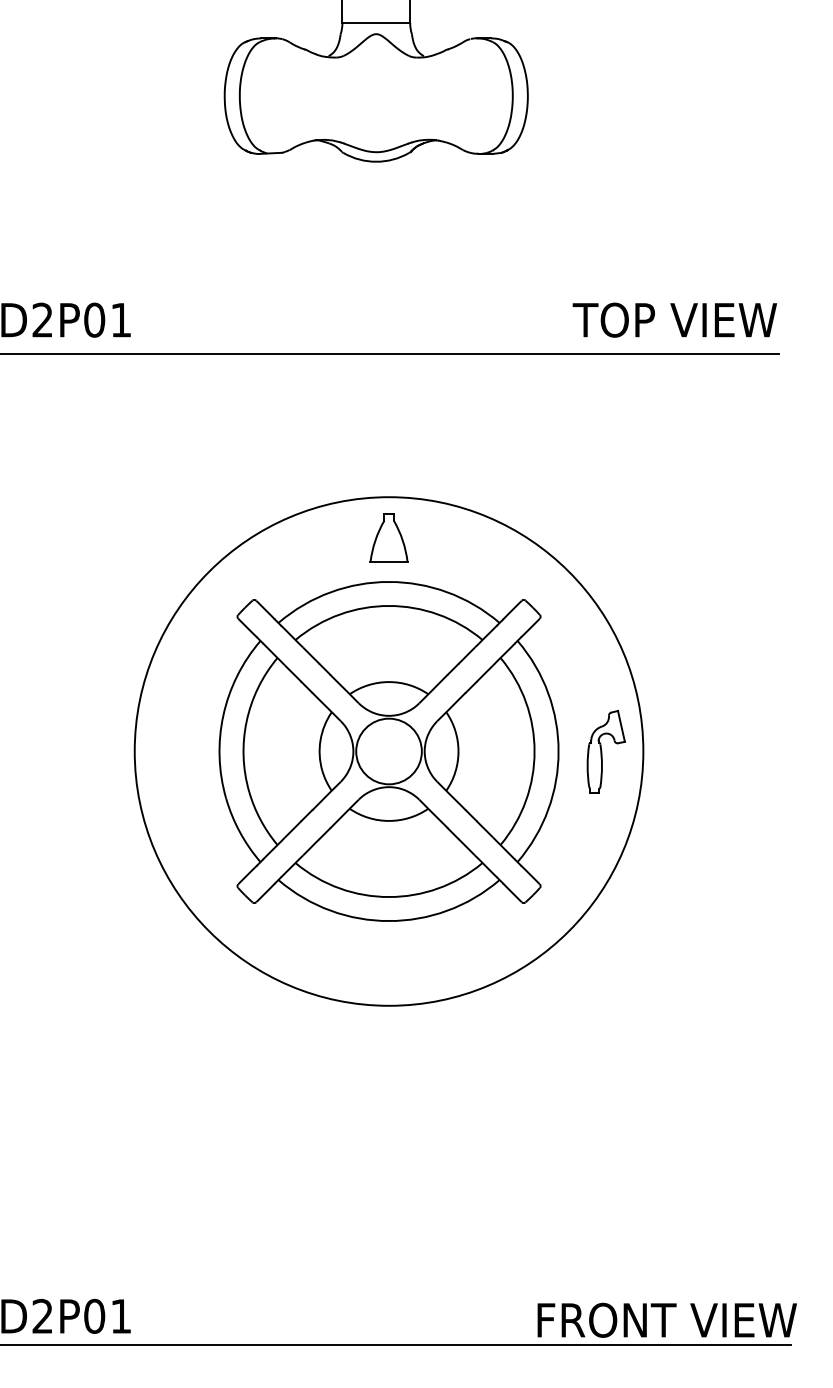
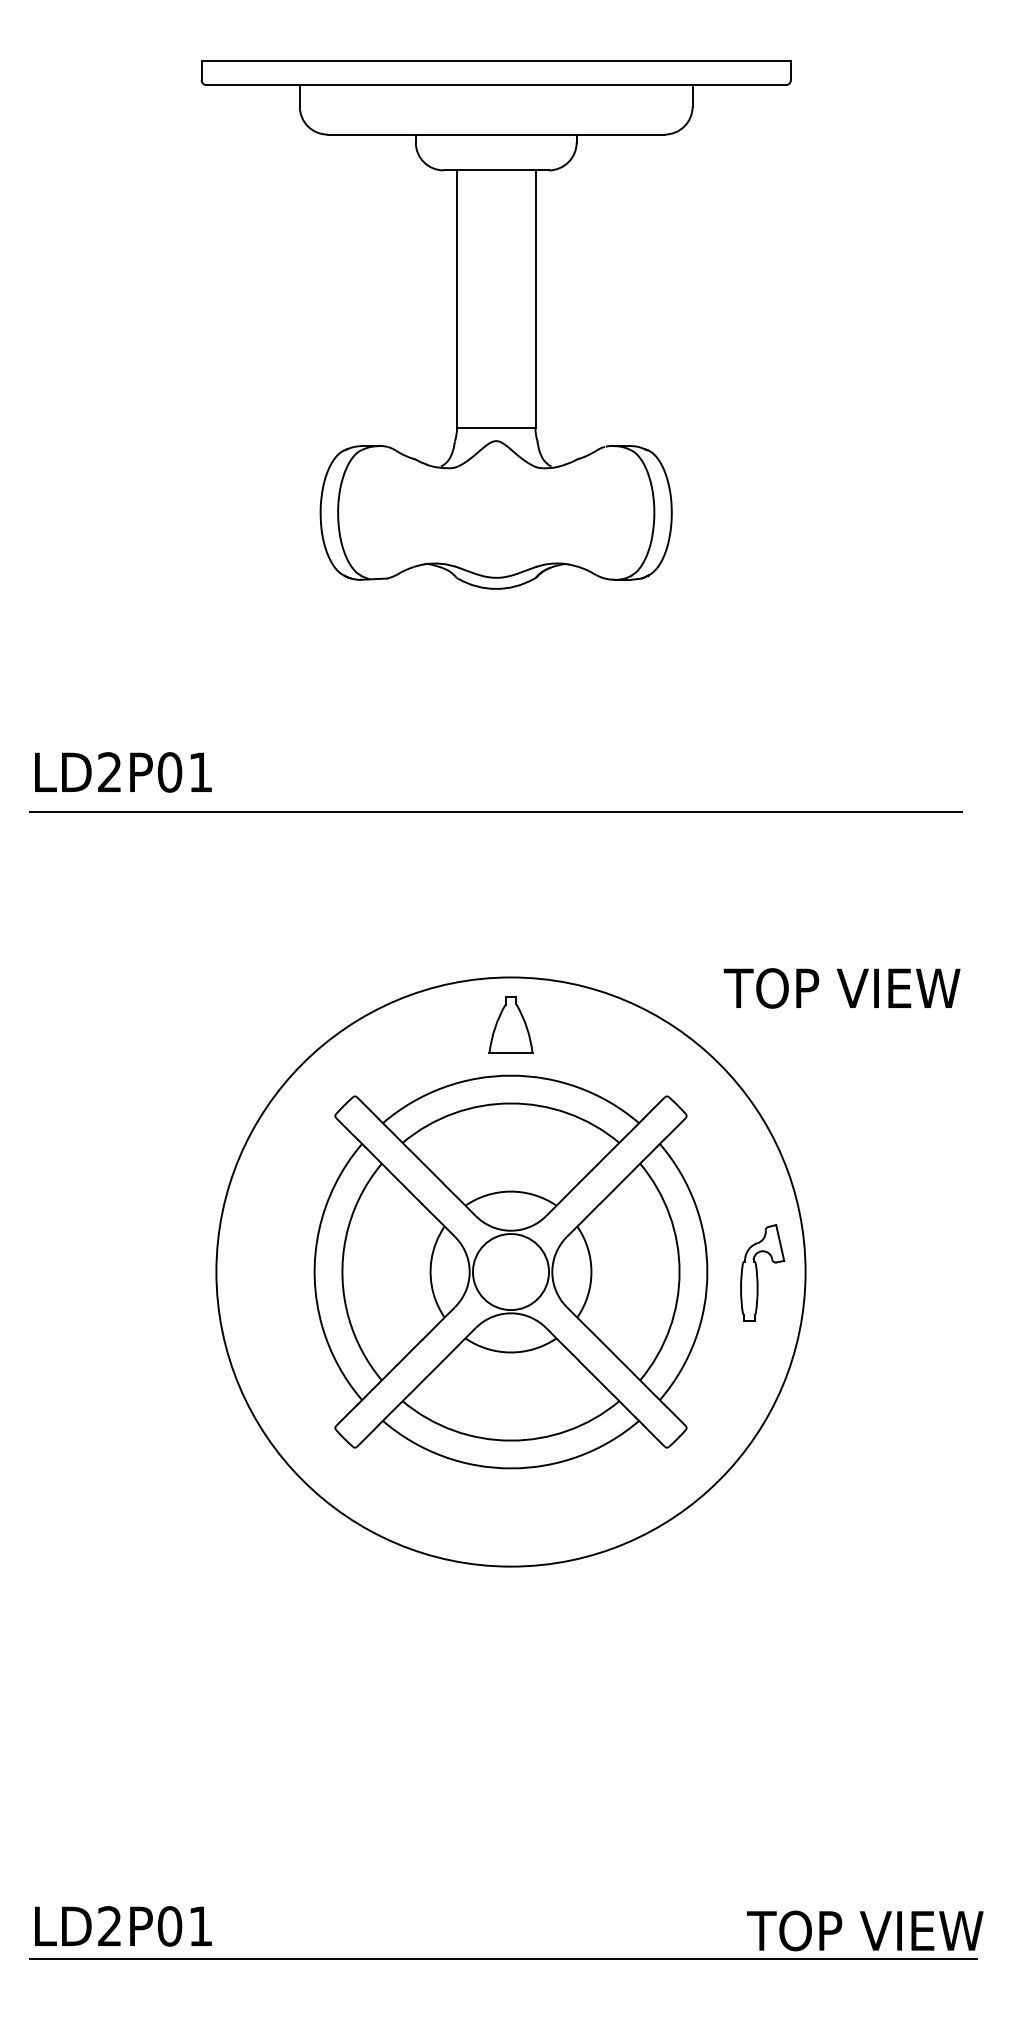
text: (674, 320) -> (841, 988), moved
text: (607, 1319) -> (763, 1930), FRONT VIEW -> TOP VIEW

